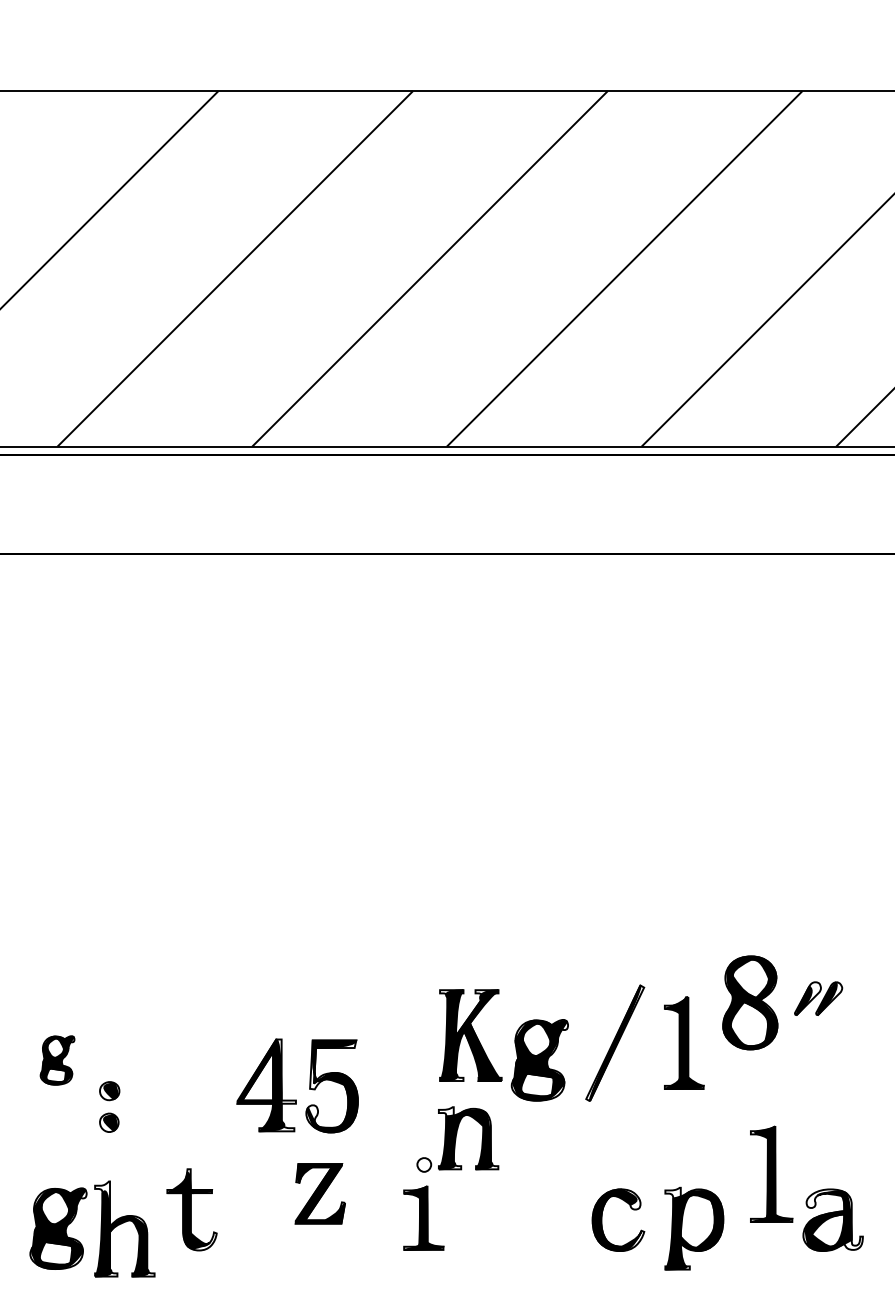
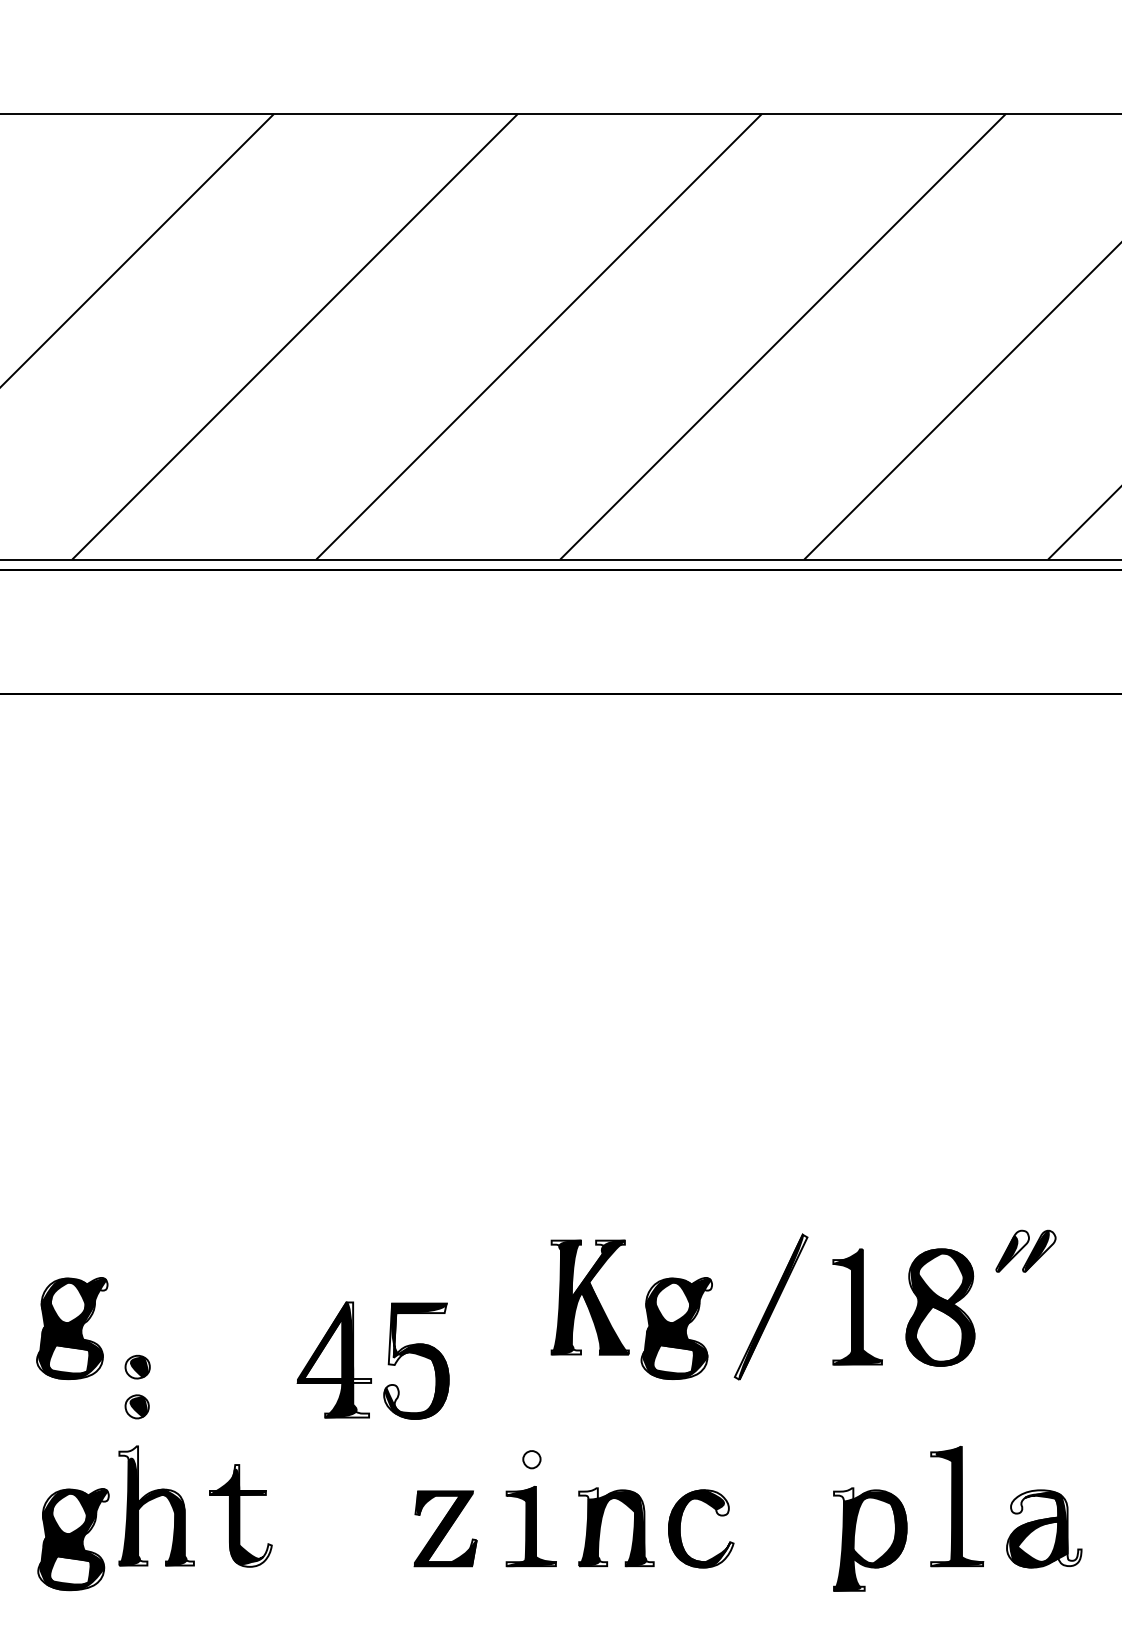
part: (750, 1002) -> (940, 1307), moved
part: (57, 1060) -> (72, 1328), size x1.67
part: (456, 1136) -> (601, 1525), moved
part: (771, 1174) -> (957, 1506), moved
part: (320, 1193) -> (445, 1528), moved
part: (602, 1215) -> (681, 1522), moved
part: (122, 1223) -> (153, 1499), moved

